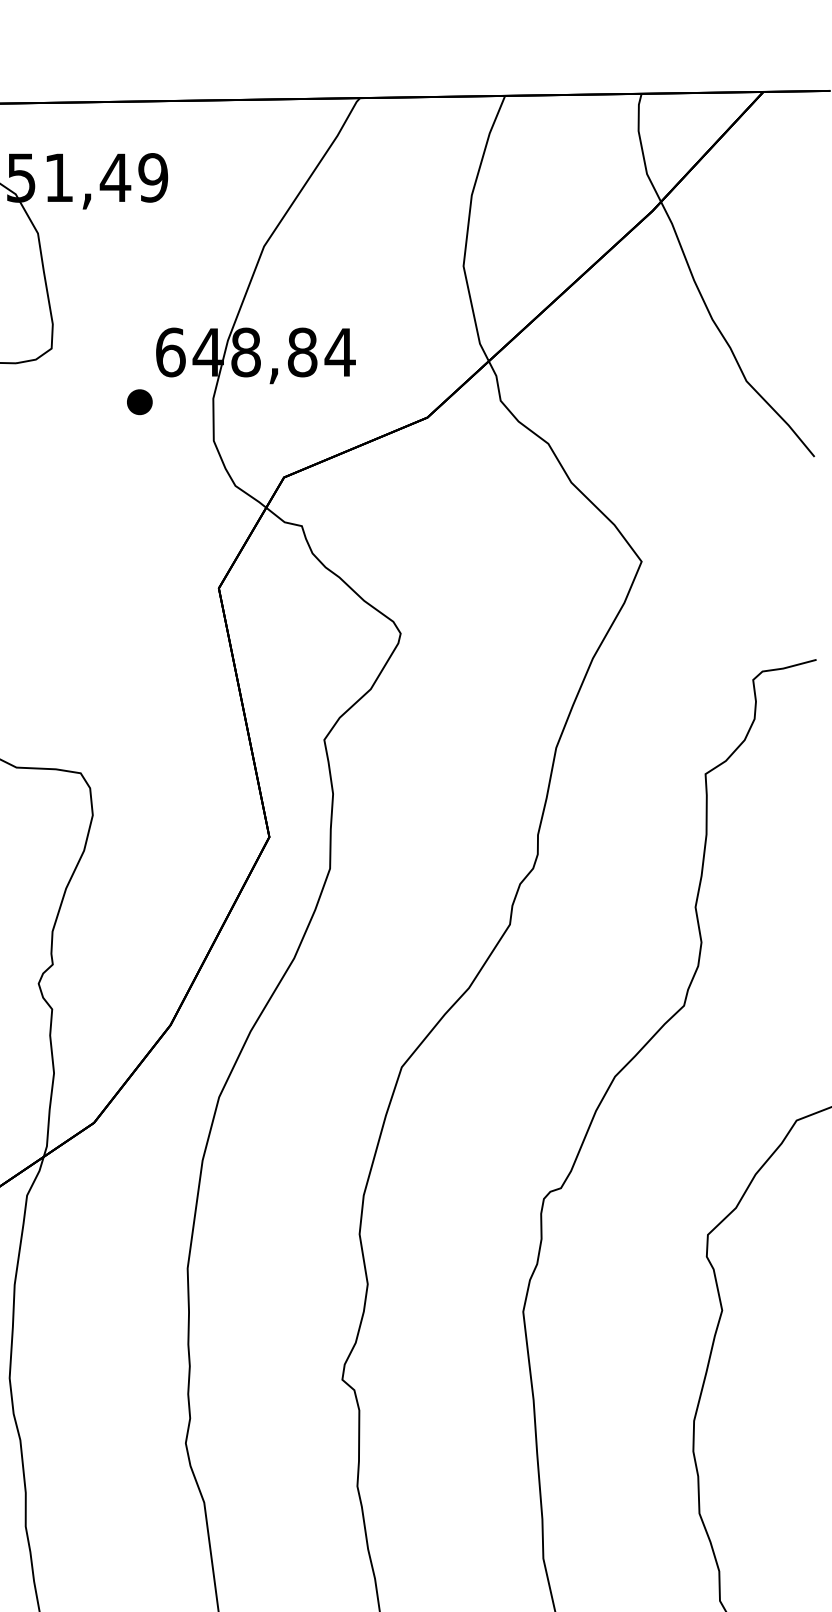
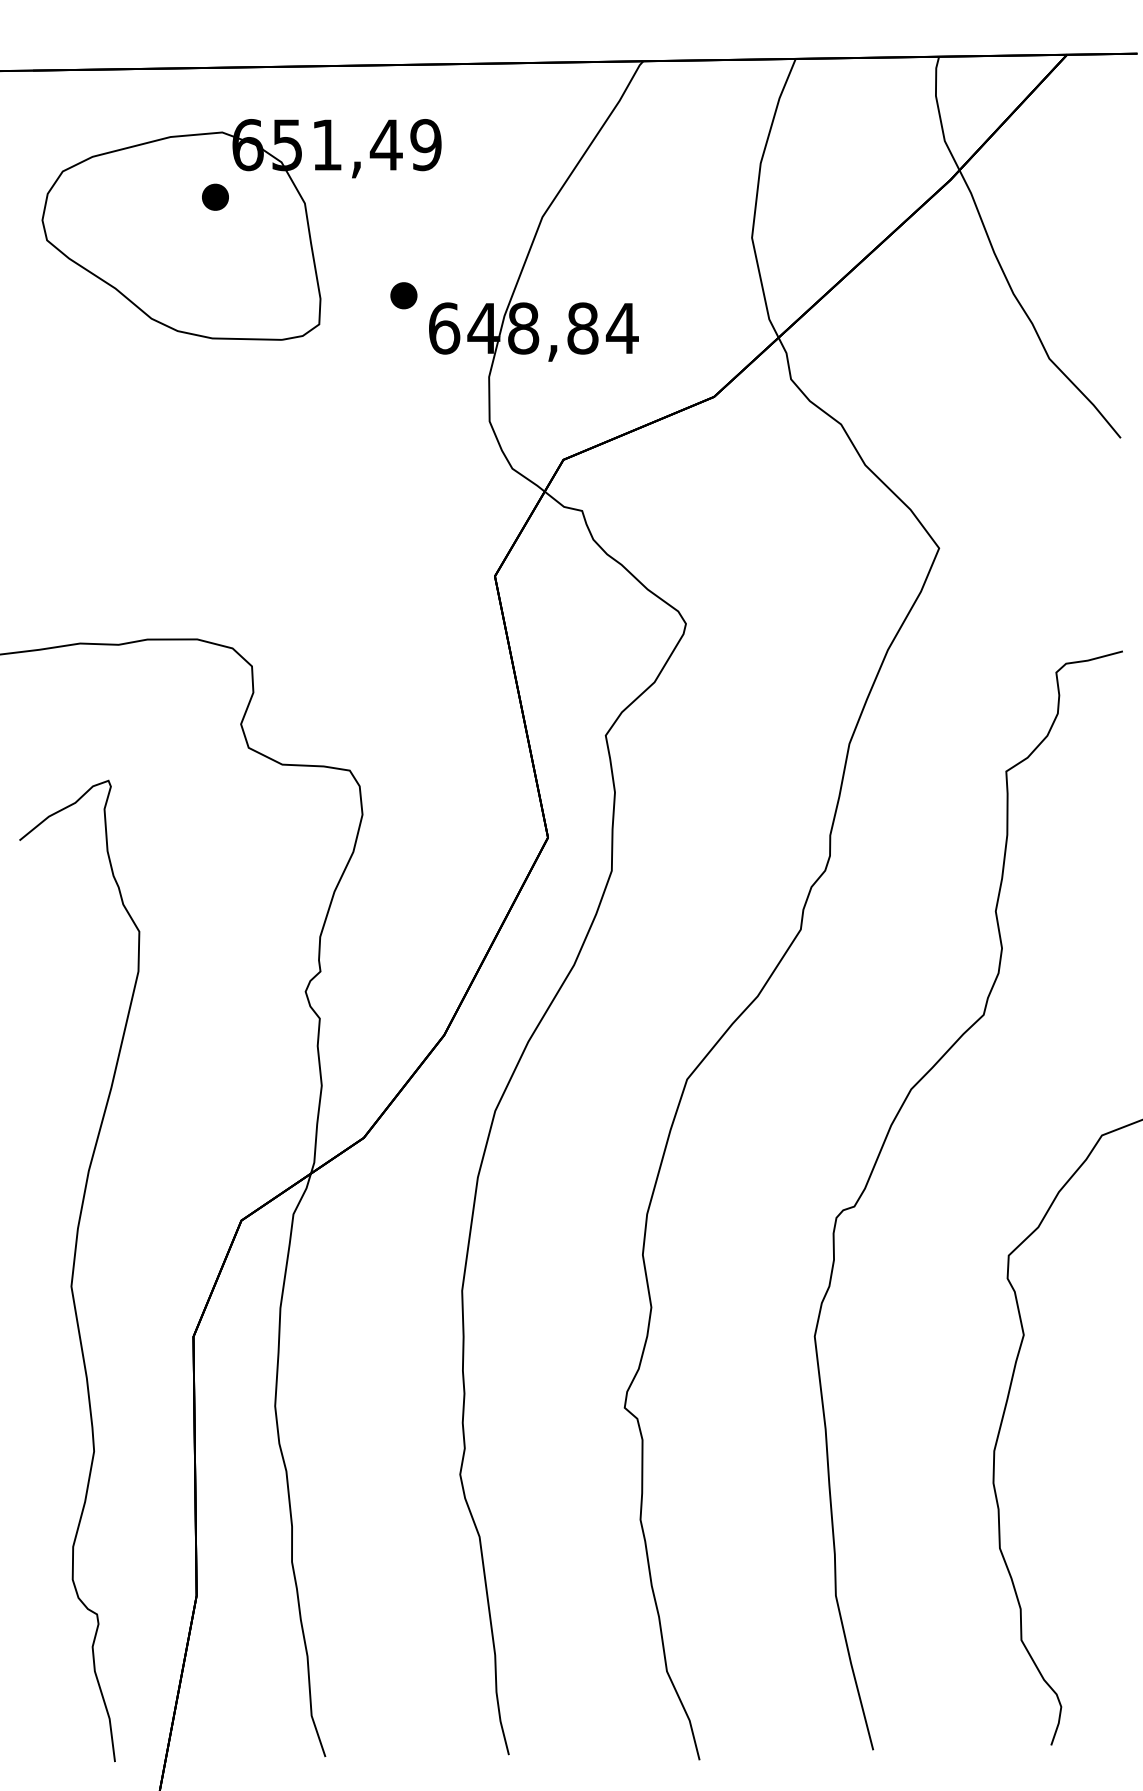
part: (139, 401) -> (403, 295), moved

